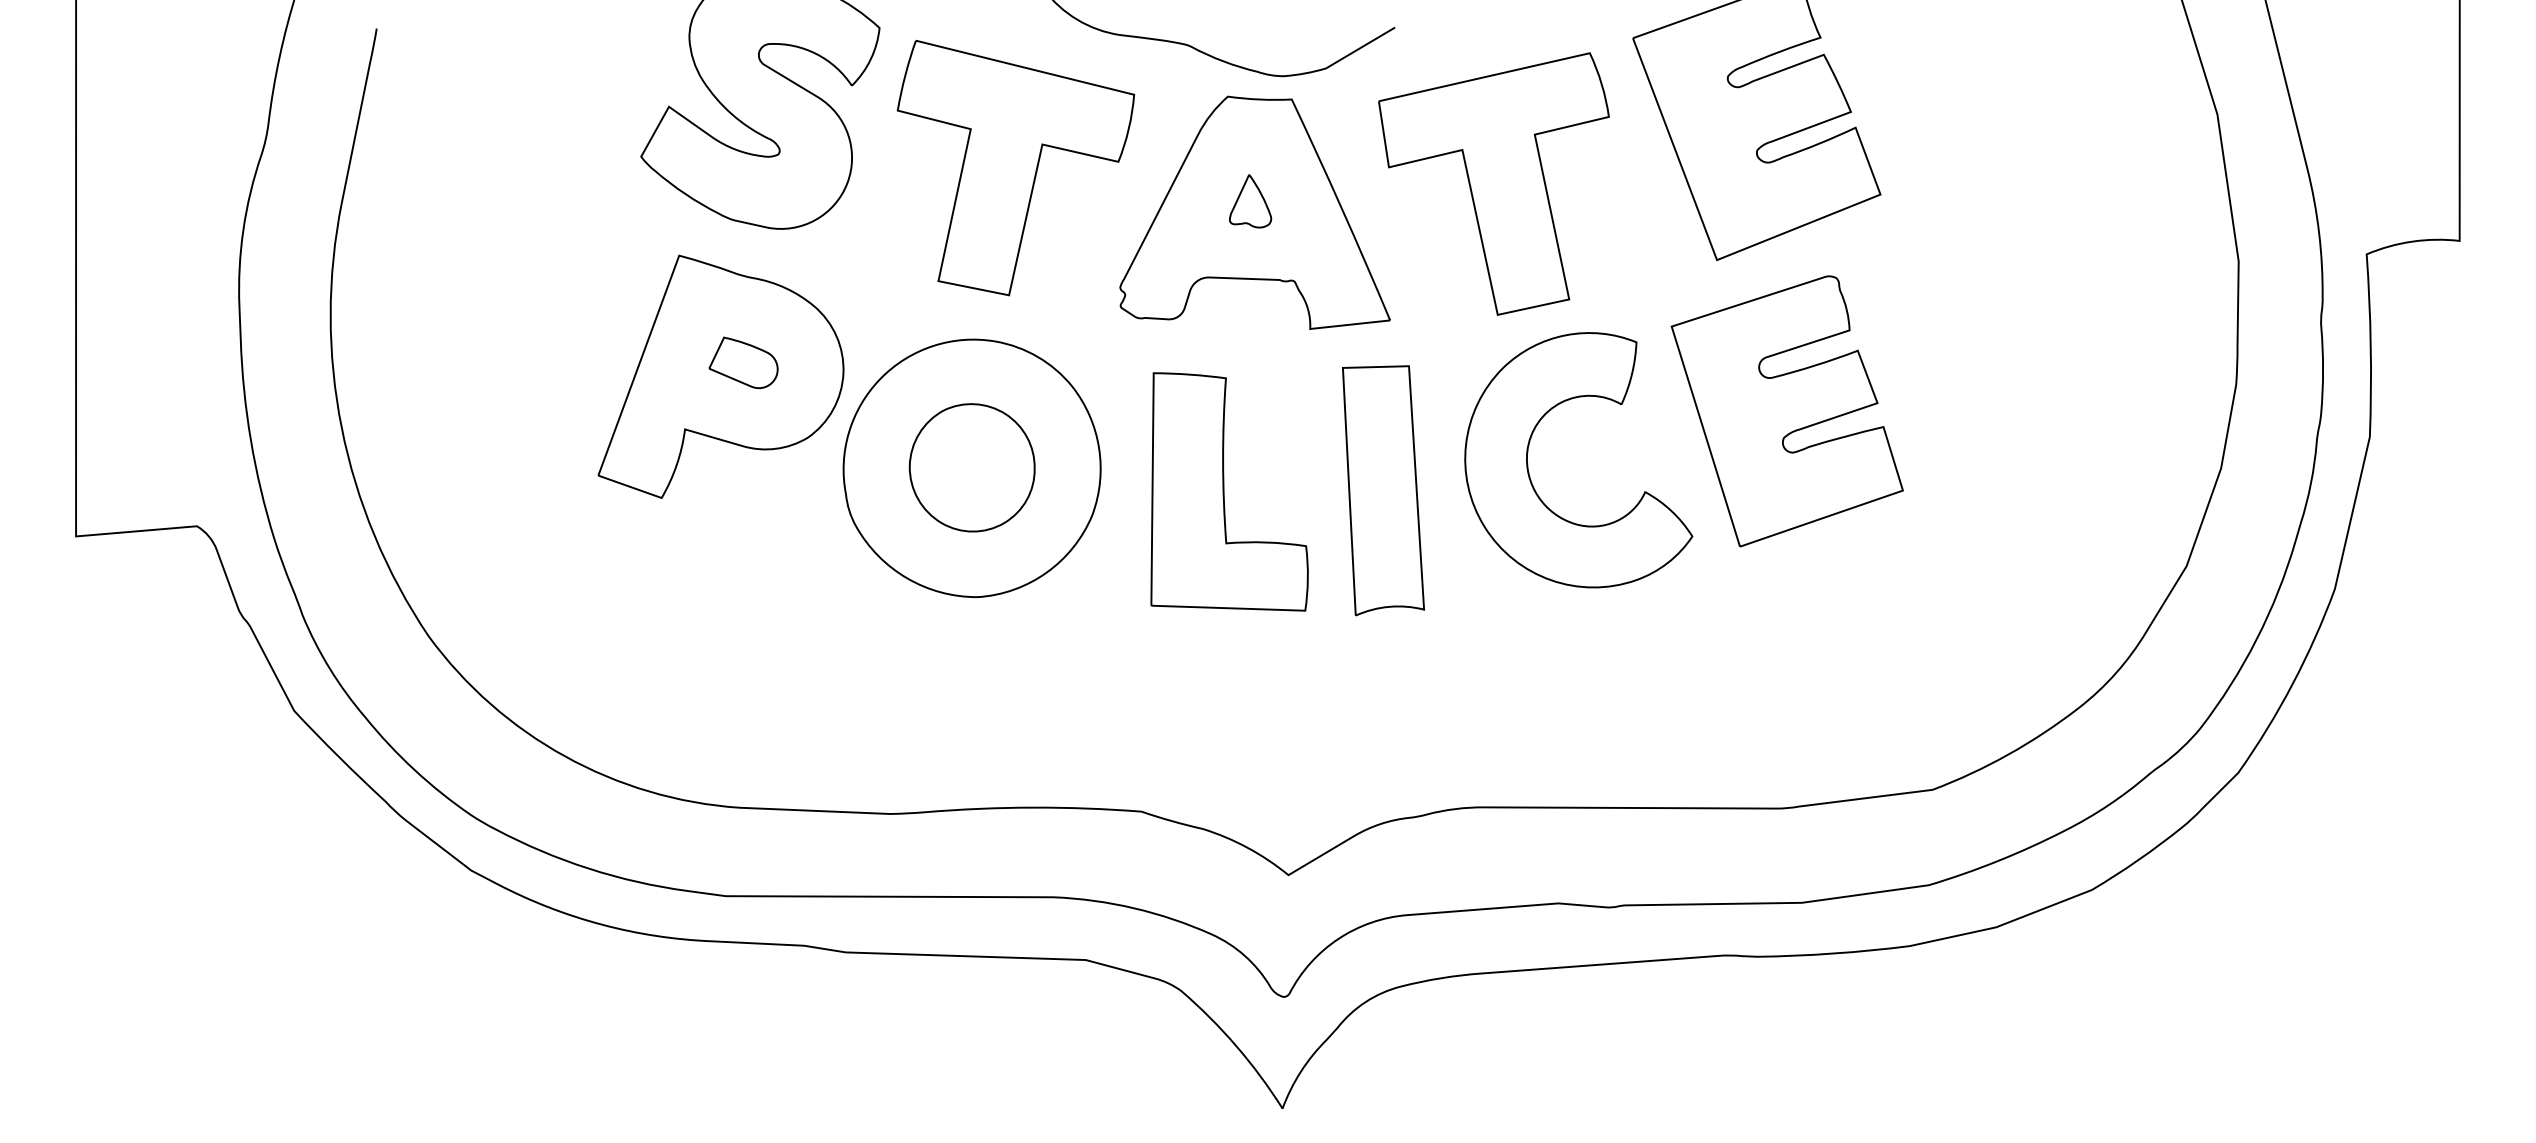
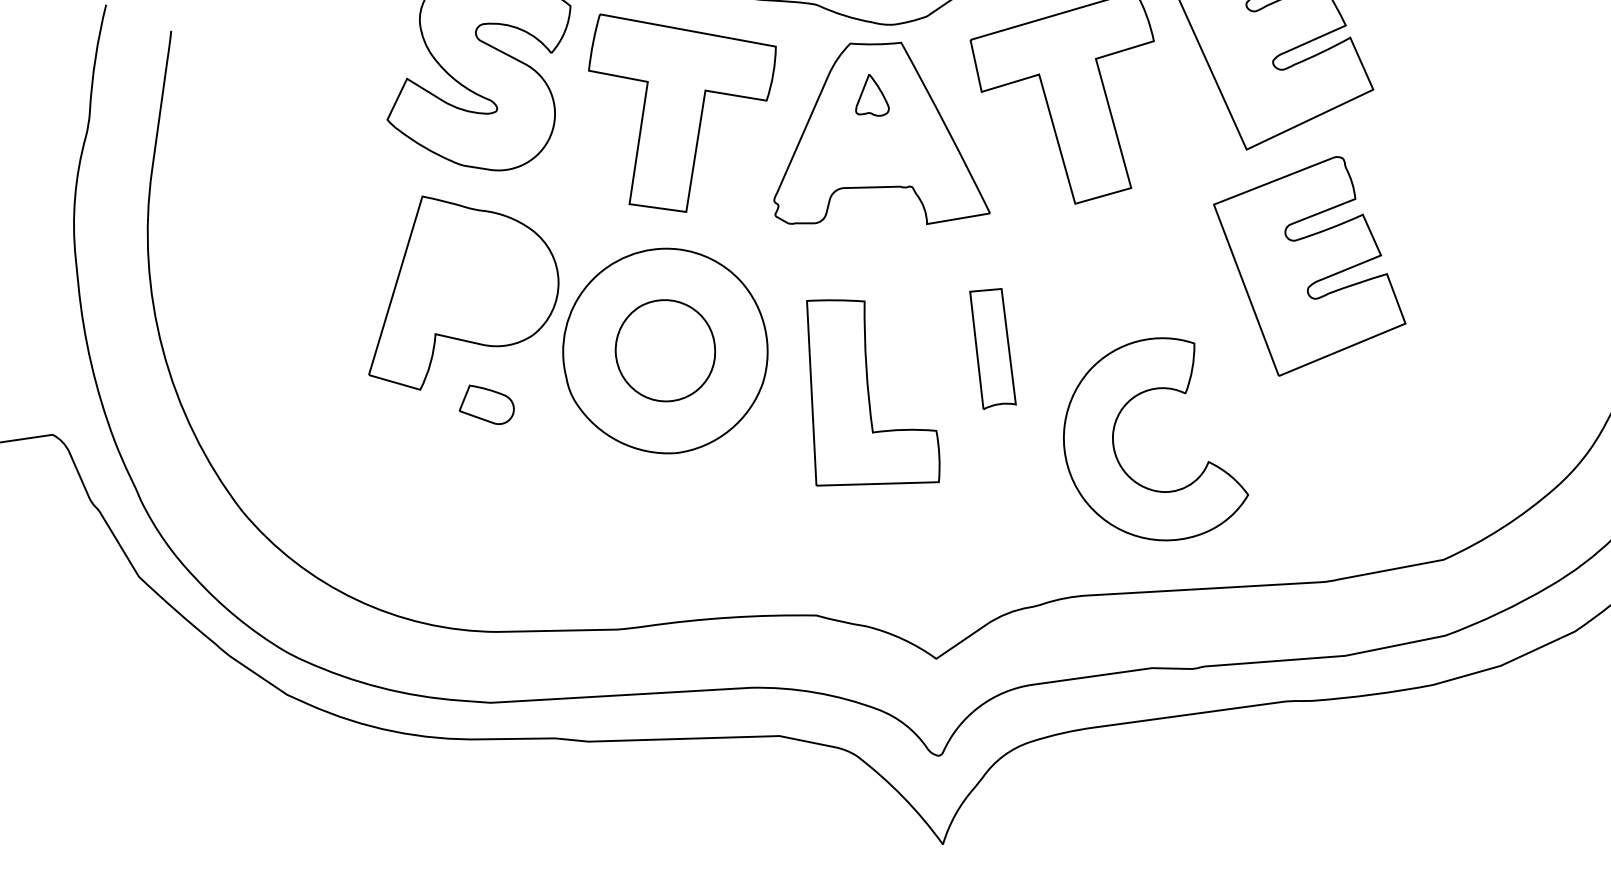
part: (1250, 201) -> (871, 95), moved
part: (743, 362) -> (486, 404), moved
part: (1528, 464) -> (1114, 445), moved
part: (1383, 490) -> (993, 348), size x0.6
part: (1229, 491) -> (872, 391), moved

